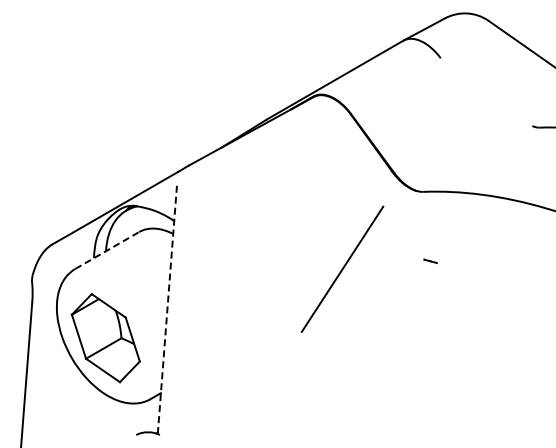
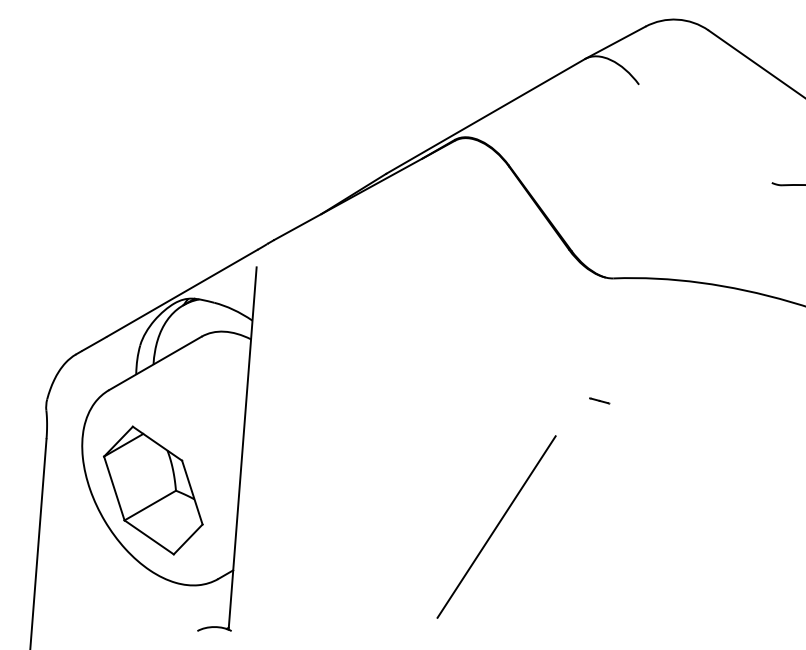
line: (107, 250) -> (155, 363), dashed -> solid
line: (430, 261) -> (599, 401), moved
line: (342, 268) -> (496, 525), moved
line: (167, 308) -> (242, 447), dashed -> solid

